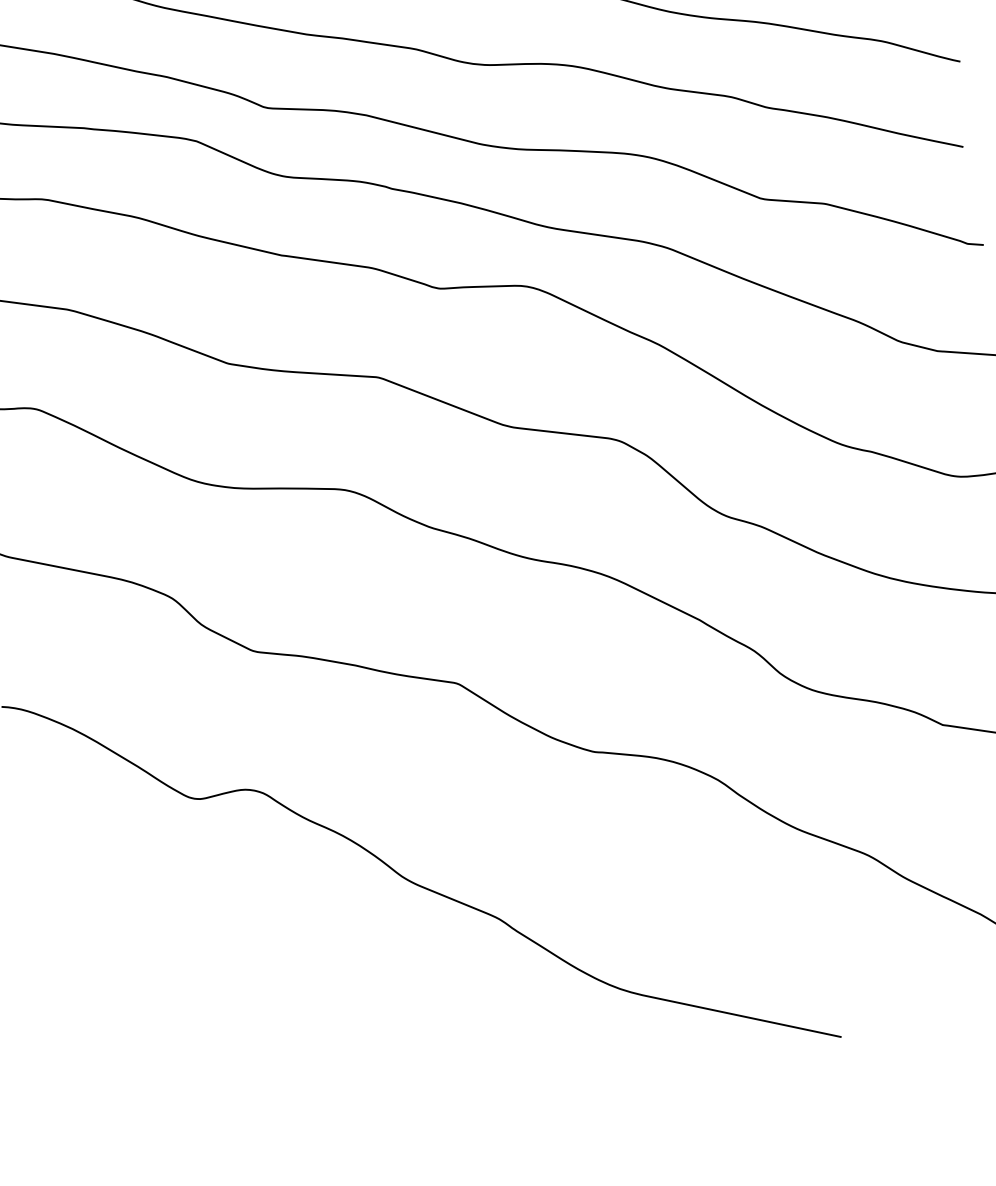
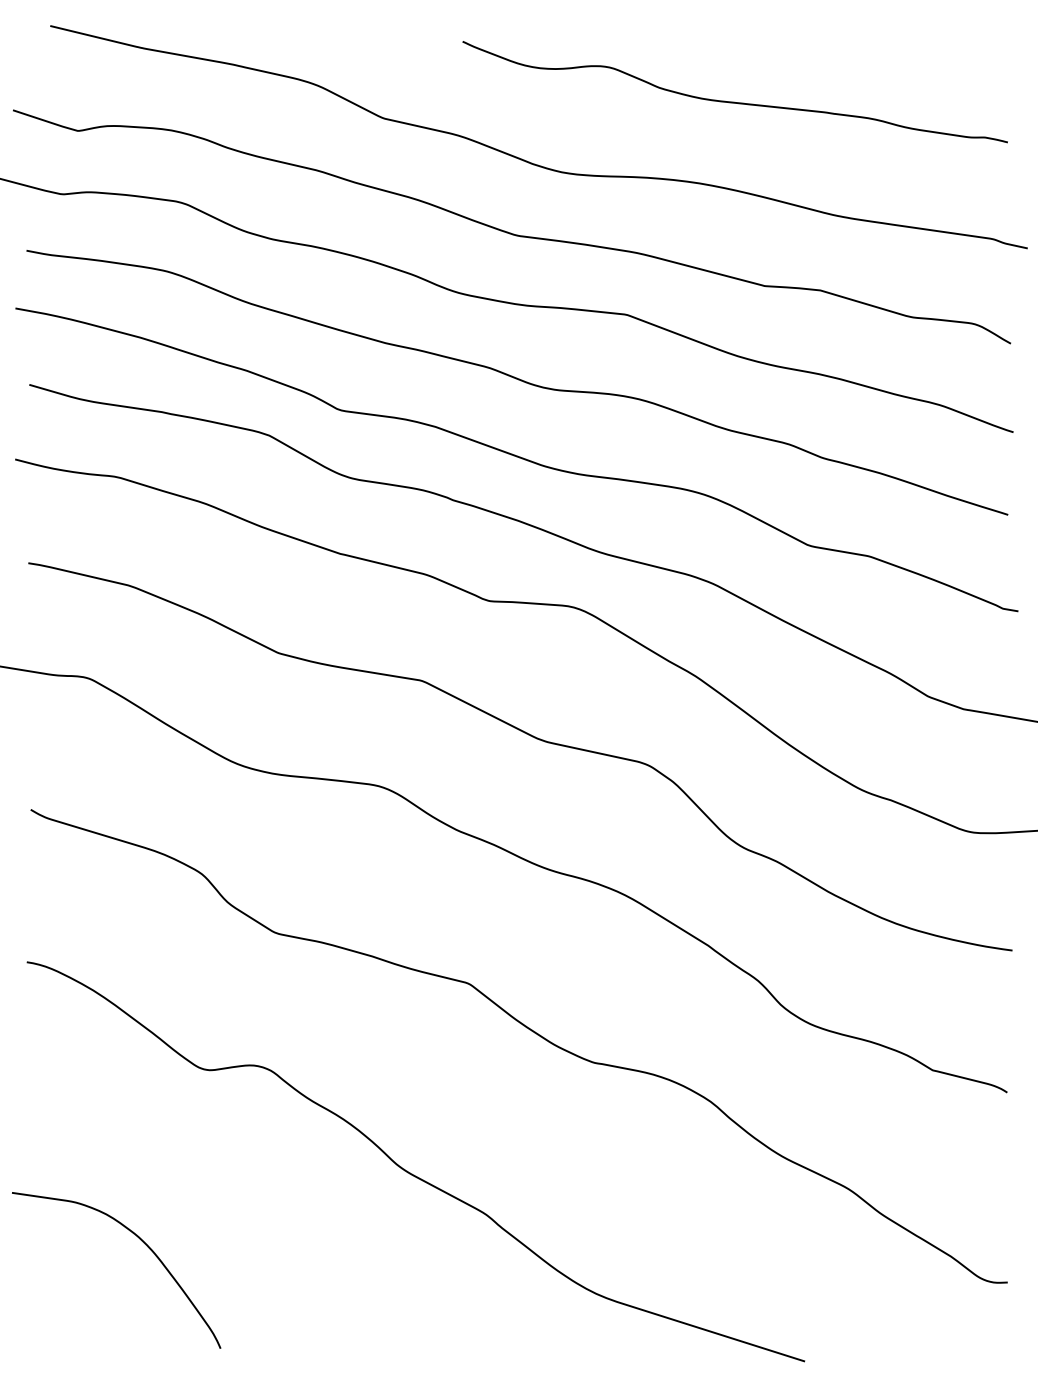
curve: (150, 983) -> (143, 1243), added

